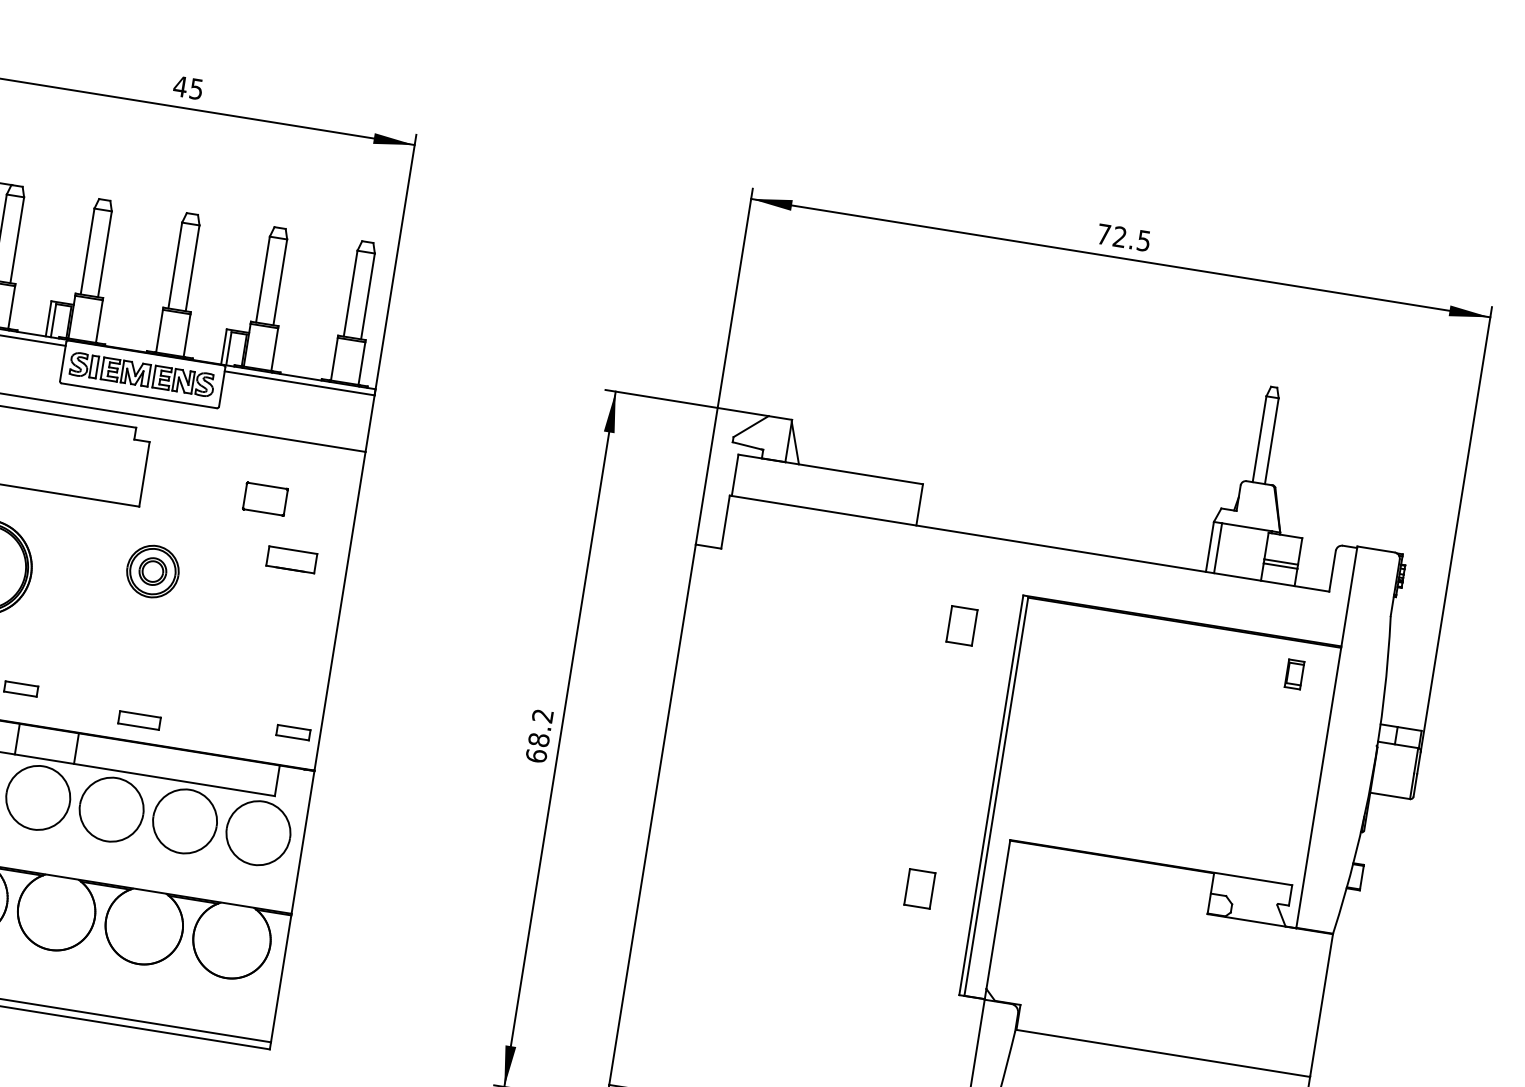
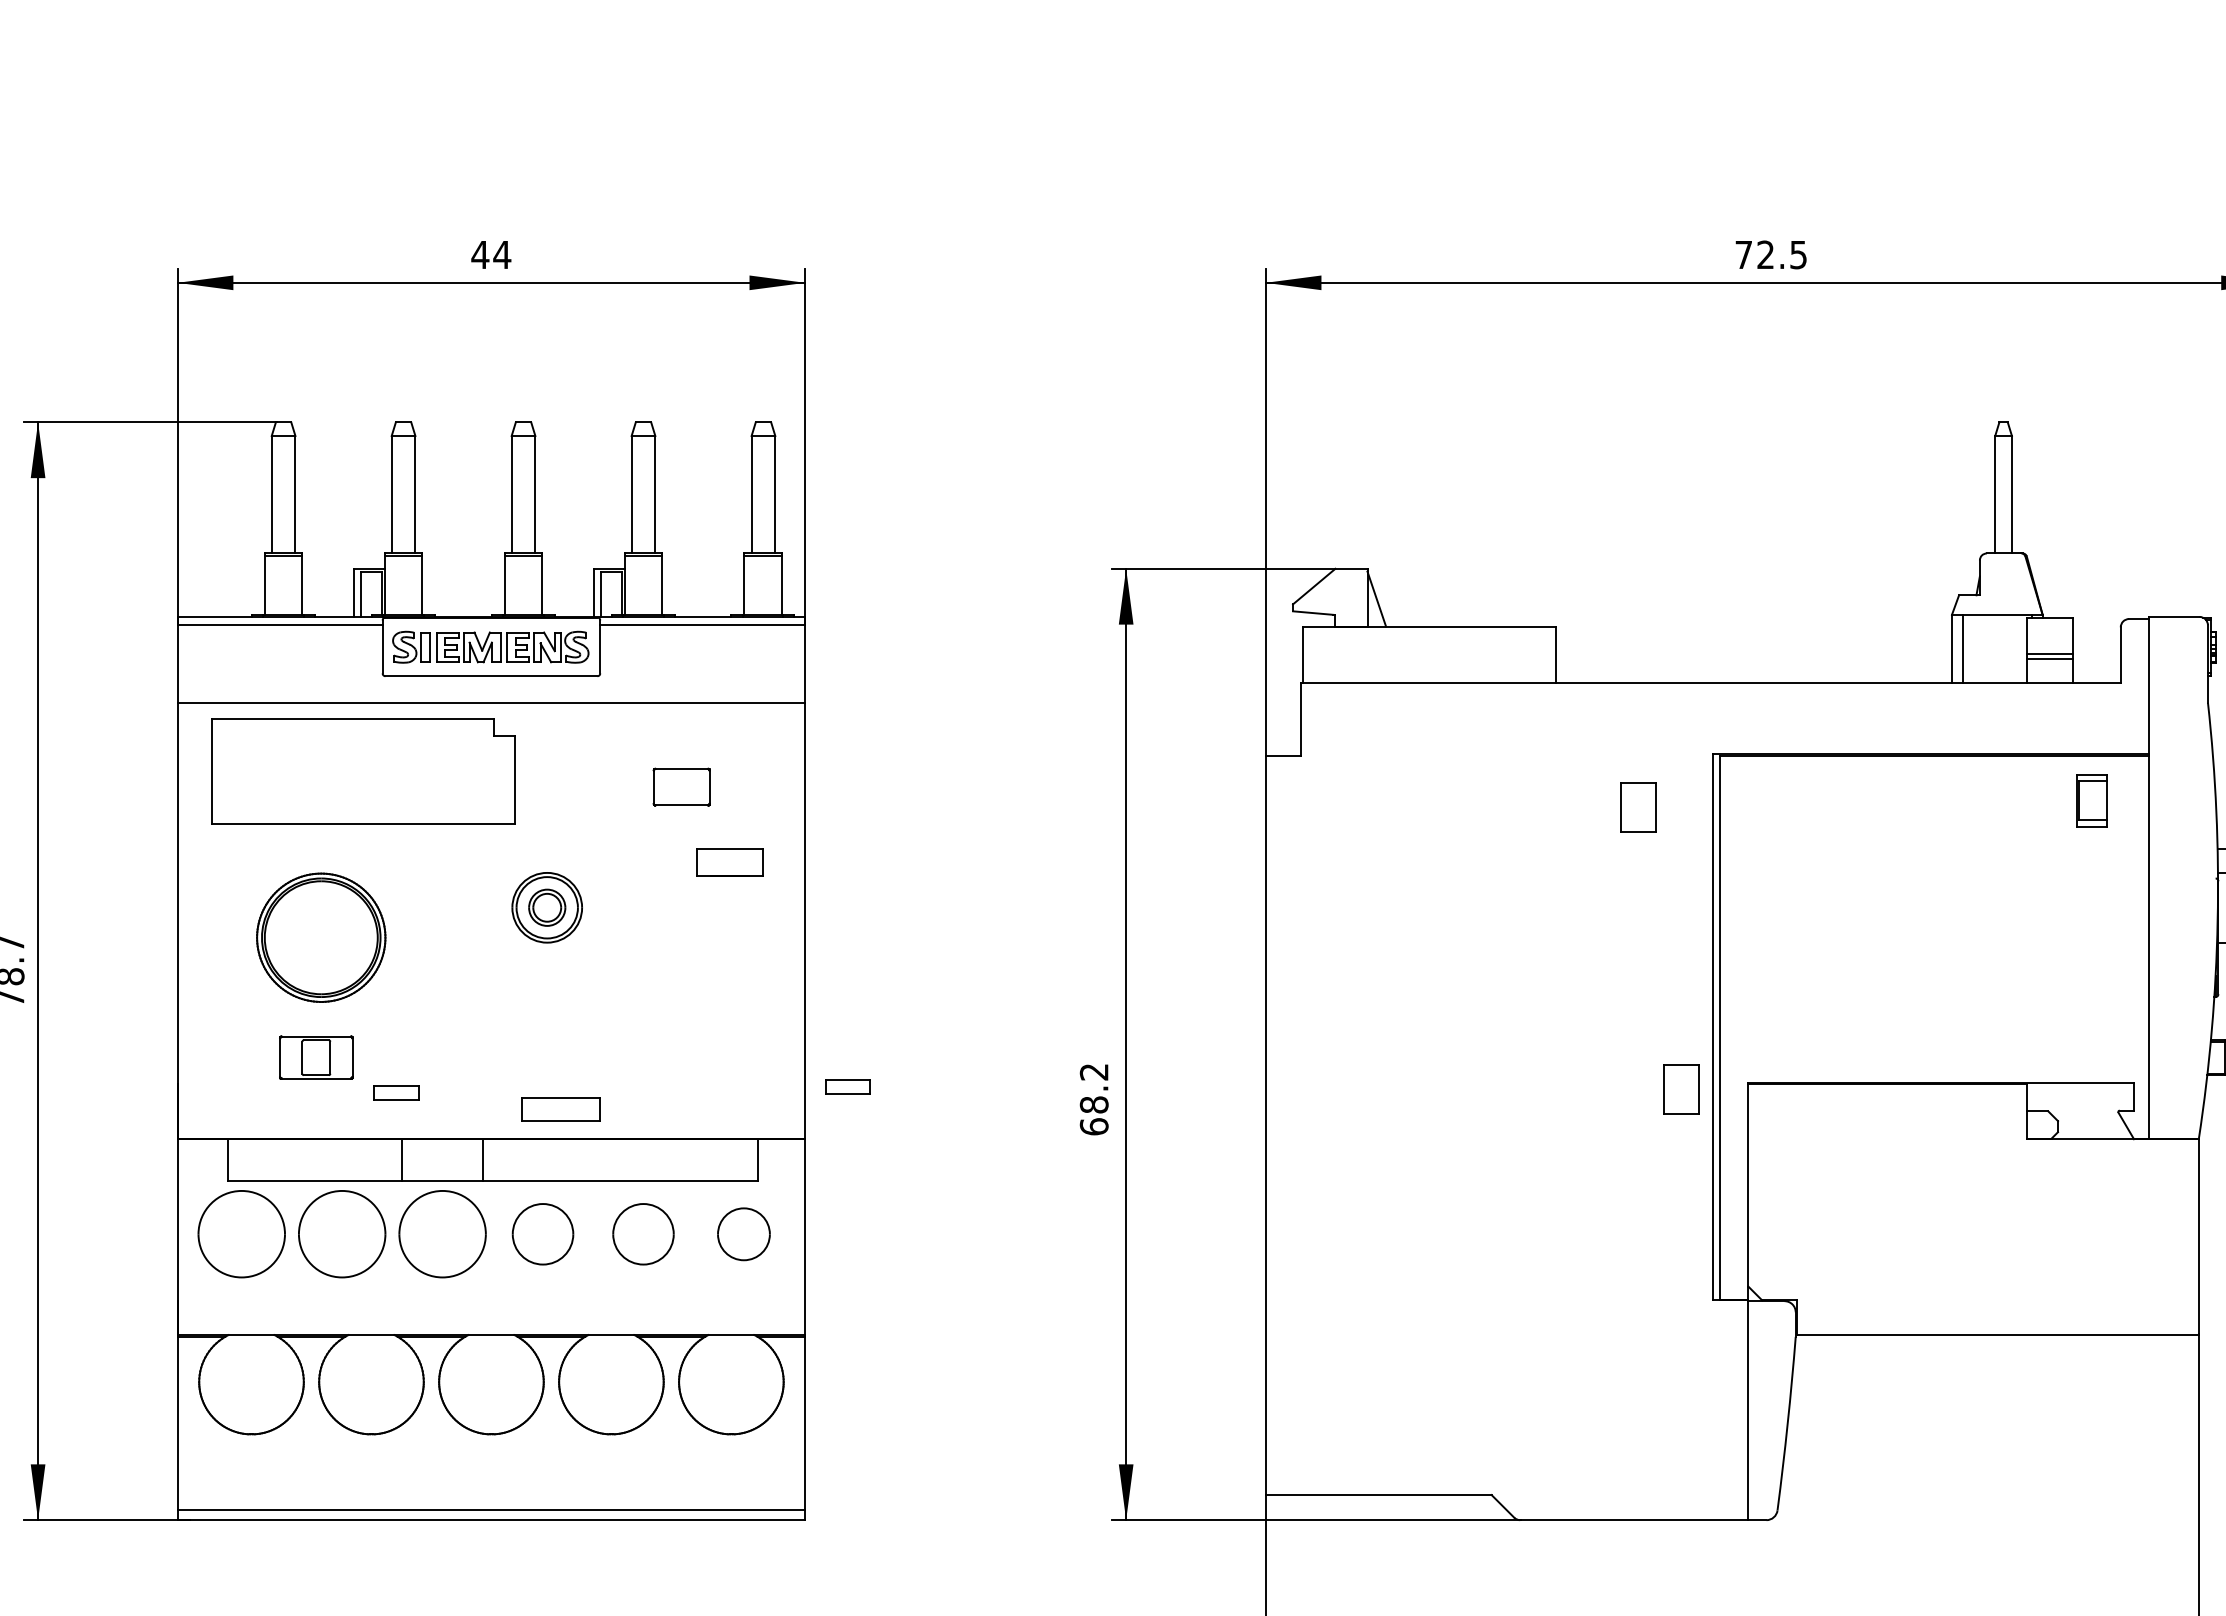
text: (196, 89) -> (502, 255), 45 -> 44
part: (1294, 674) -> (2092, 800), size x1.4
part: (139, 720) -> (560, 1109), size x1.4
part: (293, 732) -> (847, 1086), moved
text: (539, 735) -> (1093, 1099), moved
part: (111, 809) -> (542, 1234), size x0.7
part: (185, 821) -> (643, 1234), size x0.7
part: (258, 833) -> (743, 1234), size x0.6
part: (920, 889) -> (1681, 1089), moved

